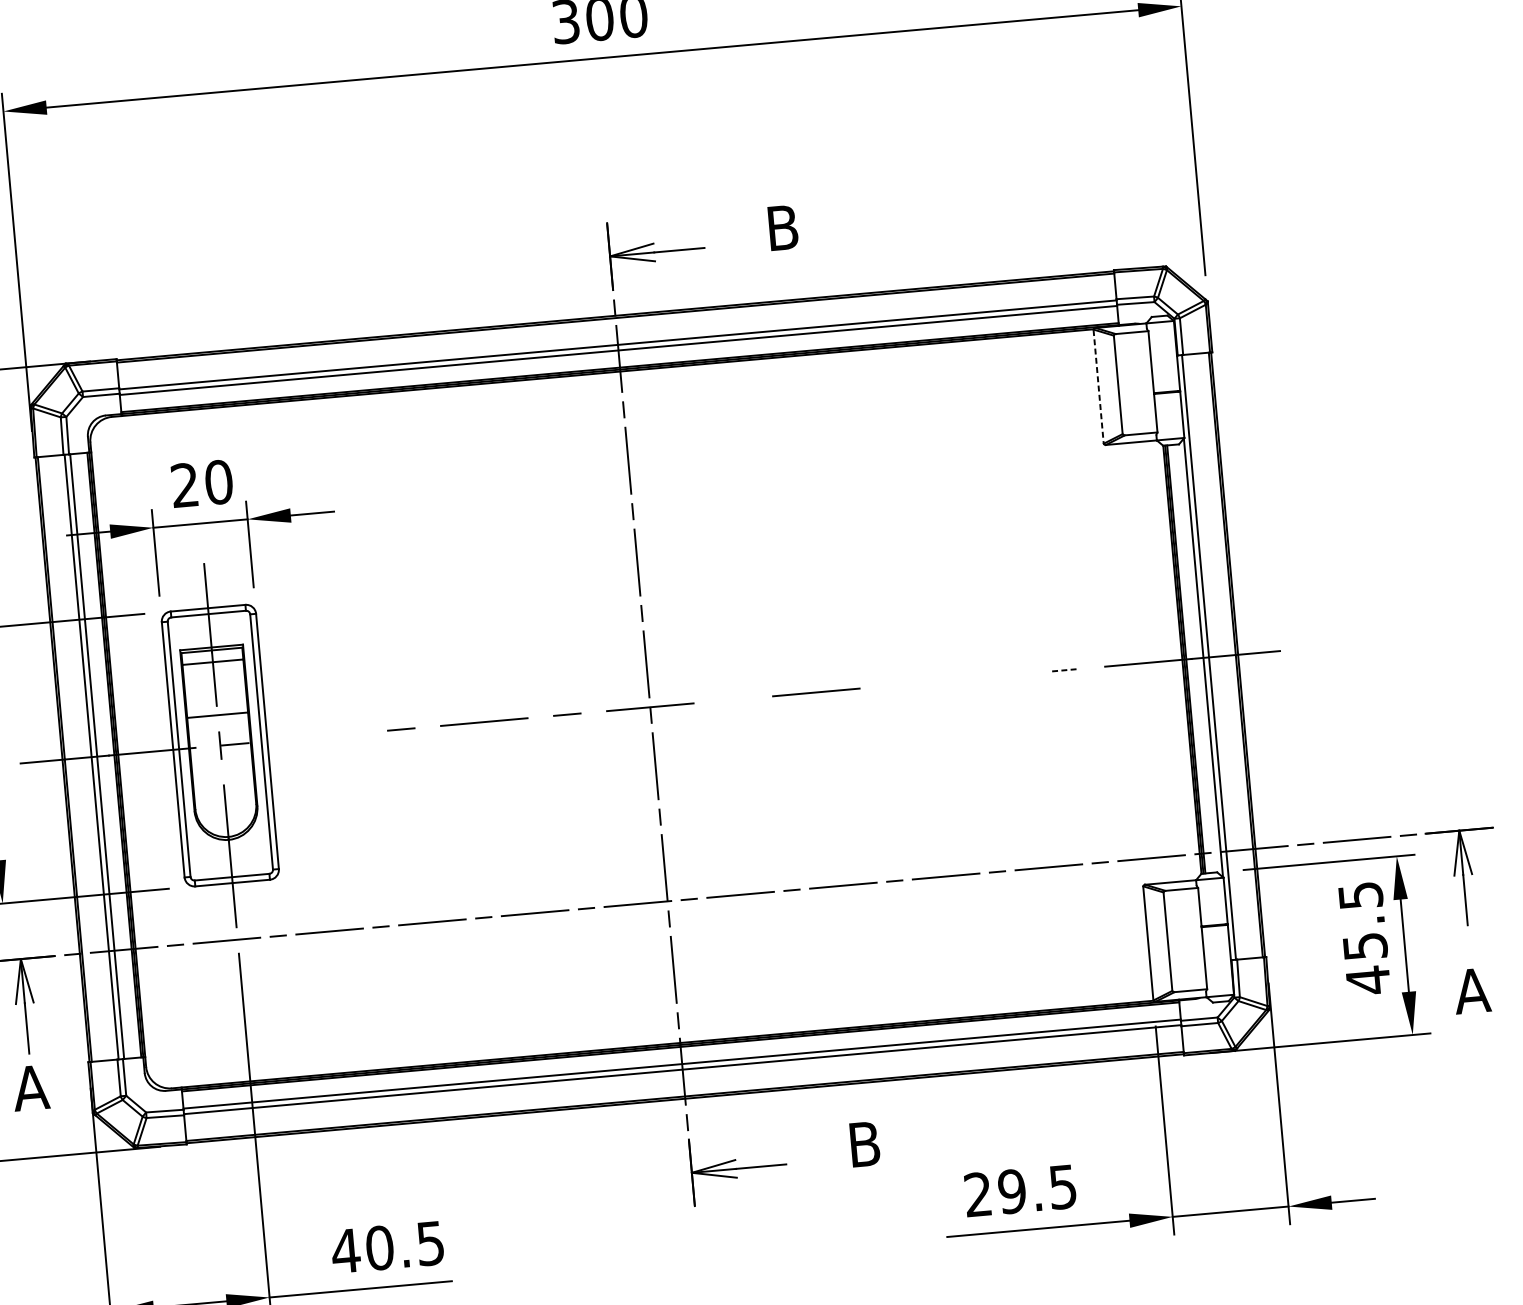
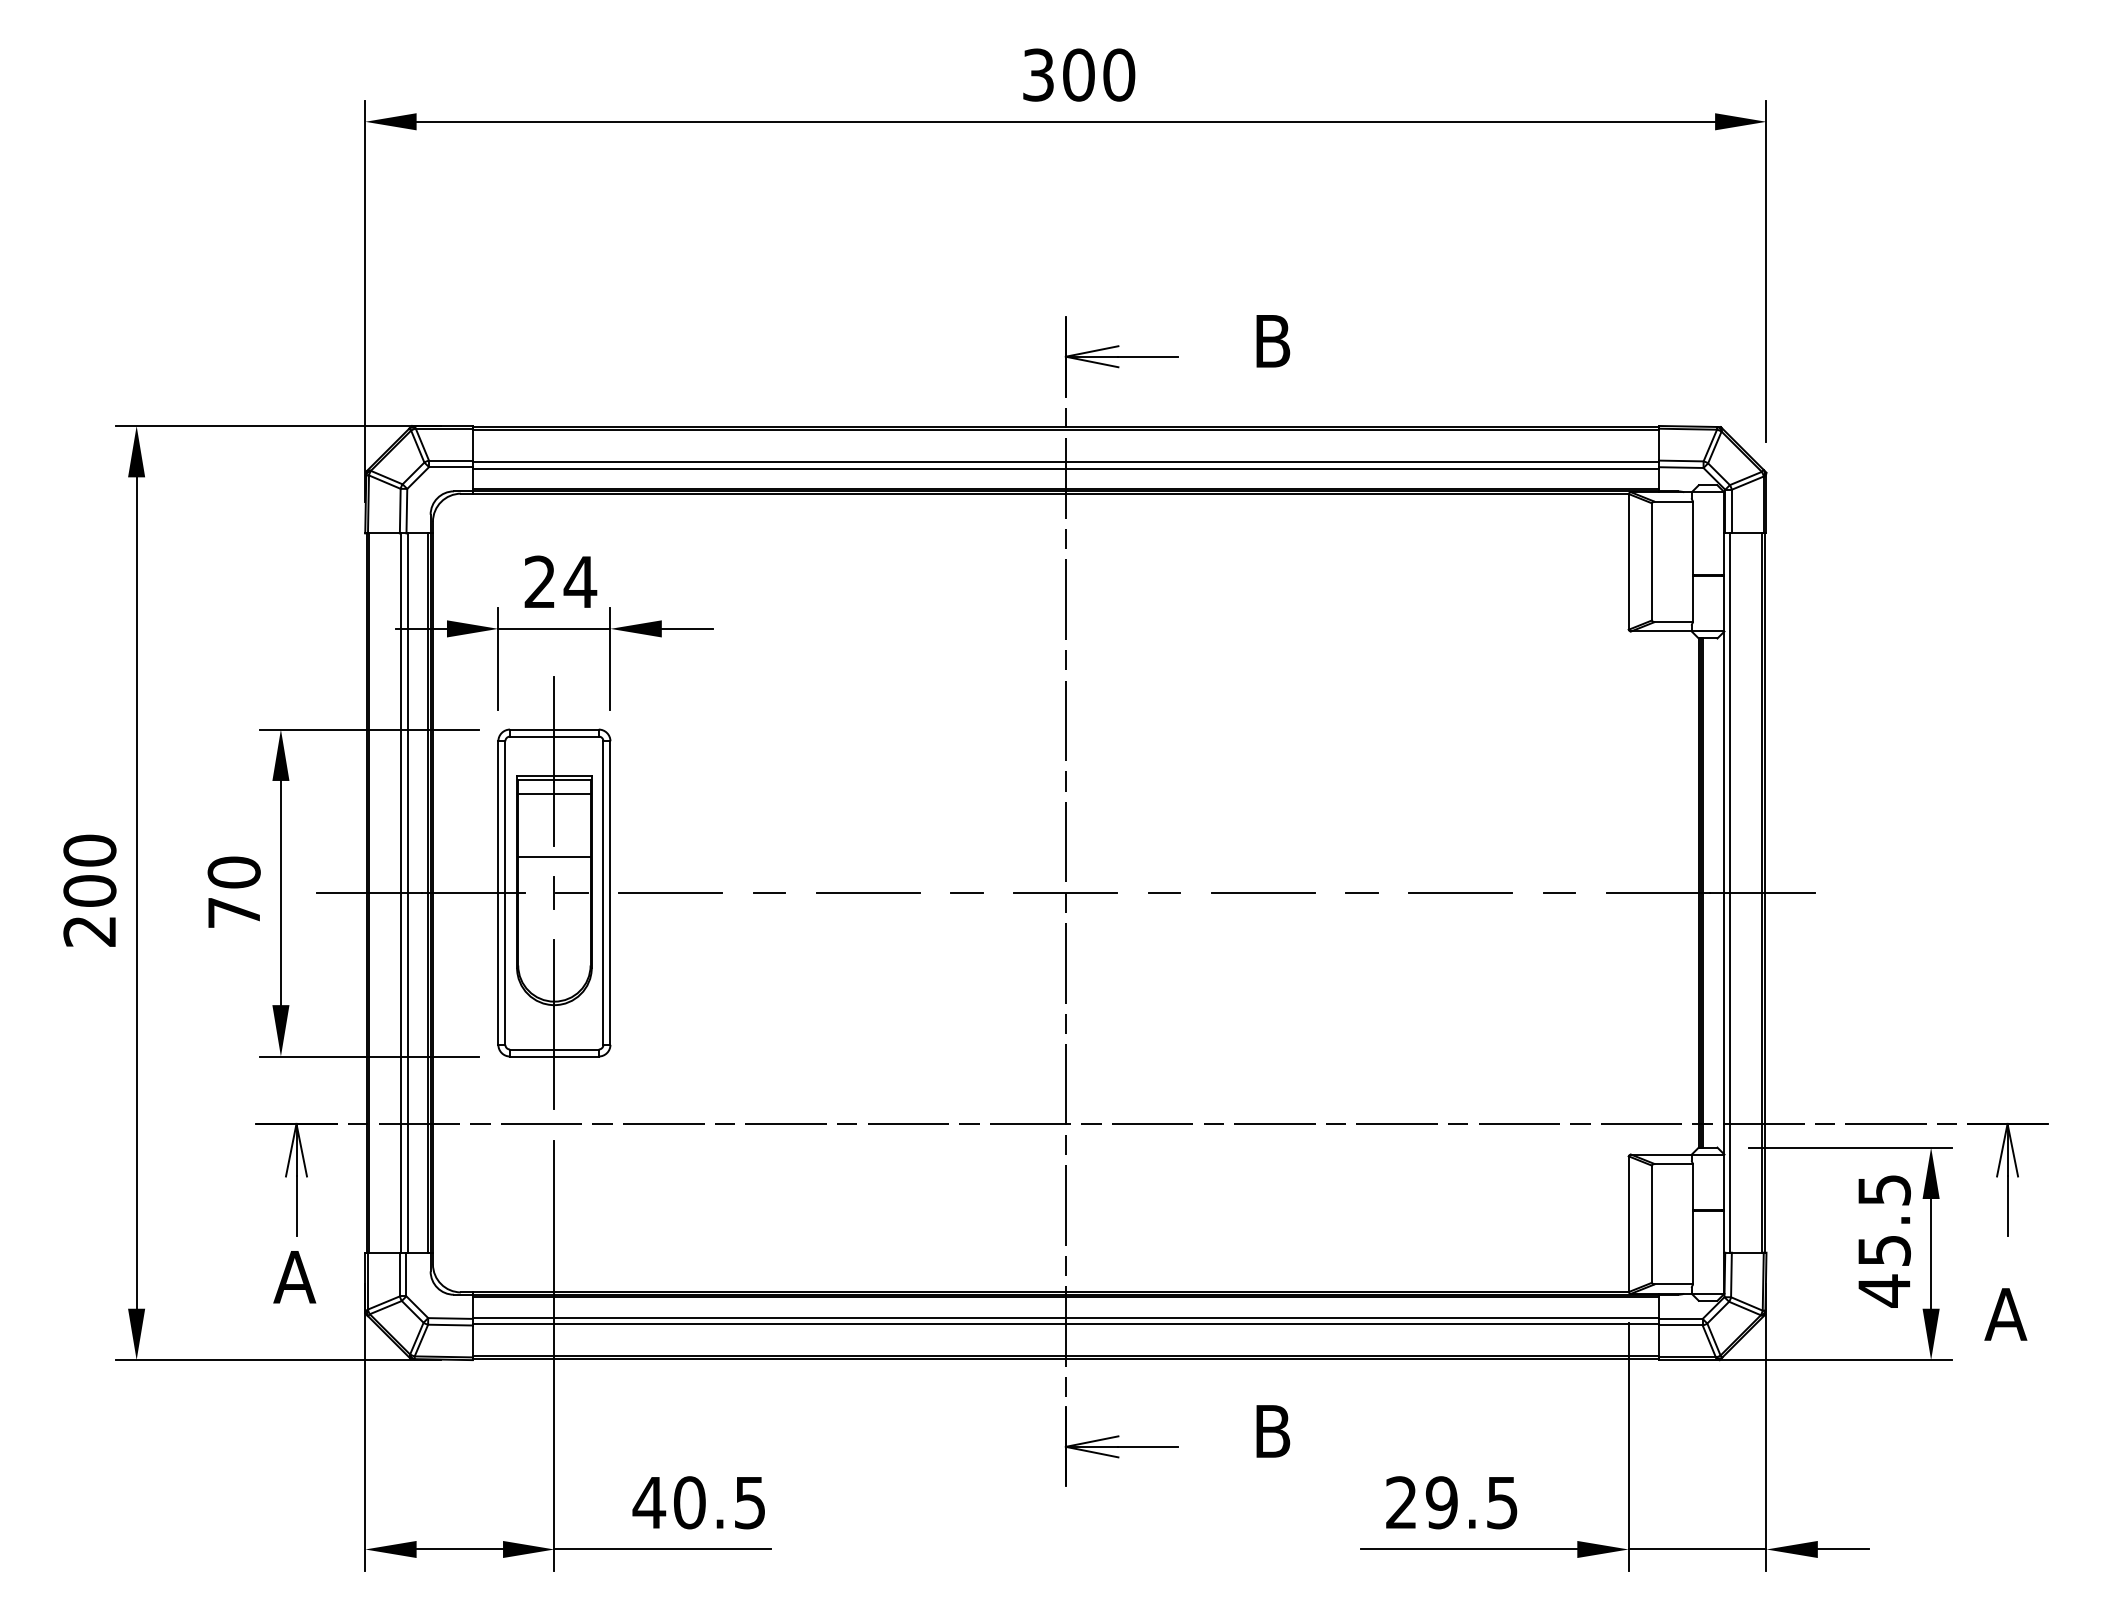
line: (1098, 387) -> (1628, 562), dashed -> solid
text: (218, 481) -> (580, 581), 20 -> 24
line: (1065, 670) -> (1559, 893), dashed -> solid
line: (982, 678) -> (1460, 893), added
line: (898, 685) -> (1361, 893), added
line: (733, 700) -> (1164, 893), added
line: (317, 737) -> (670, 893), added

